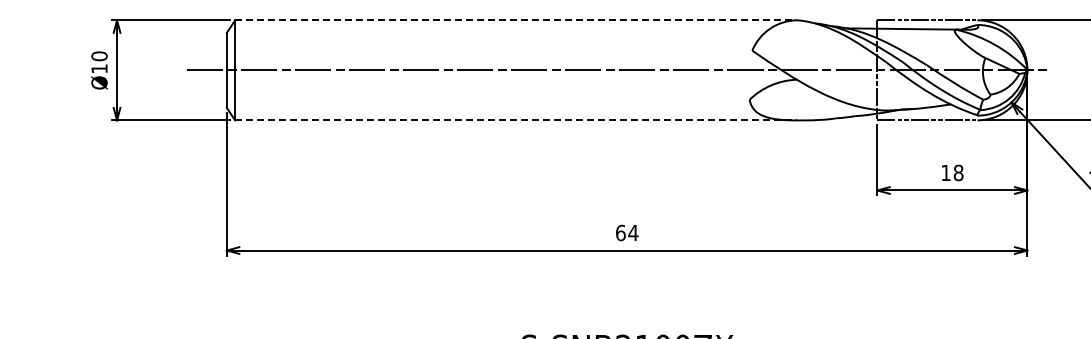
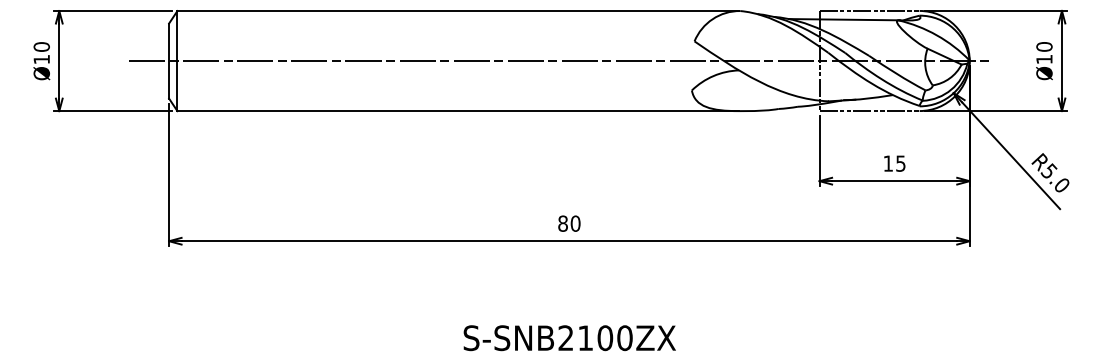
line: (516, 20) -> (458, 11), dashed -> solid
line: (516, 120) -> (458, 111), dashed -> solid
text: (958, 172) -> (900, 163), 18 -> 15
text: (627, 232) -> (569, 223), 64 -> 80

